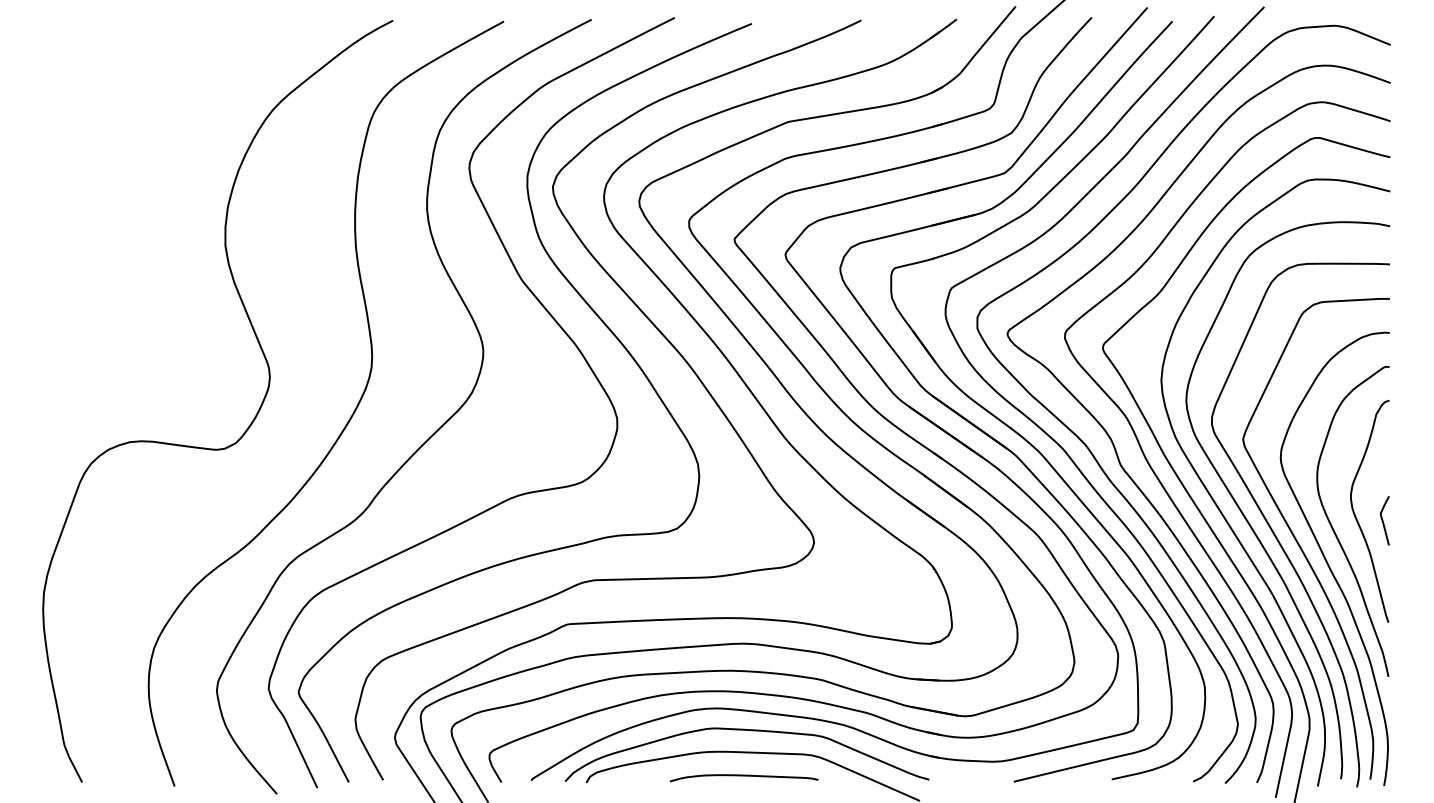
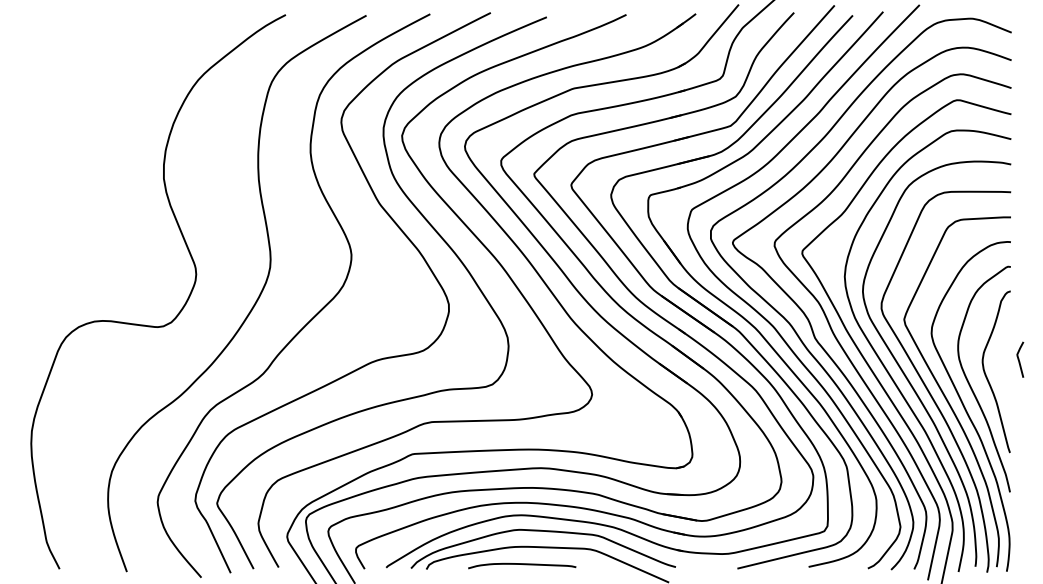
curve: (1383, 520) -> (1019, 359), moved
curve: (744, 776) -> (522, 564), moved

